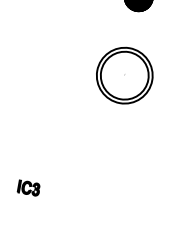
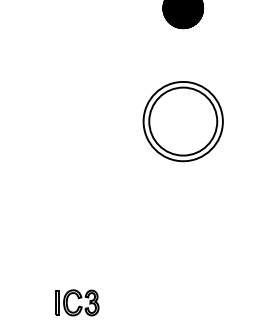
part: (29, 187) -> (77, 302), size x1.43

